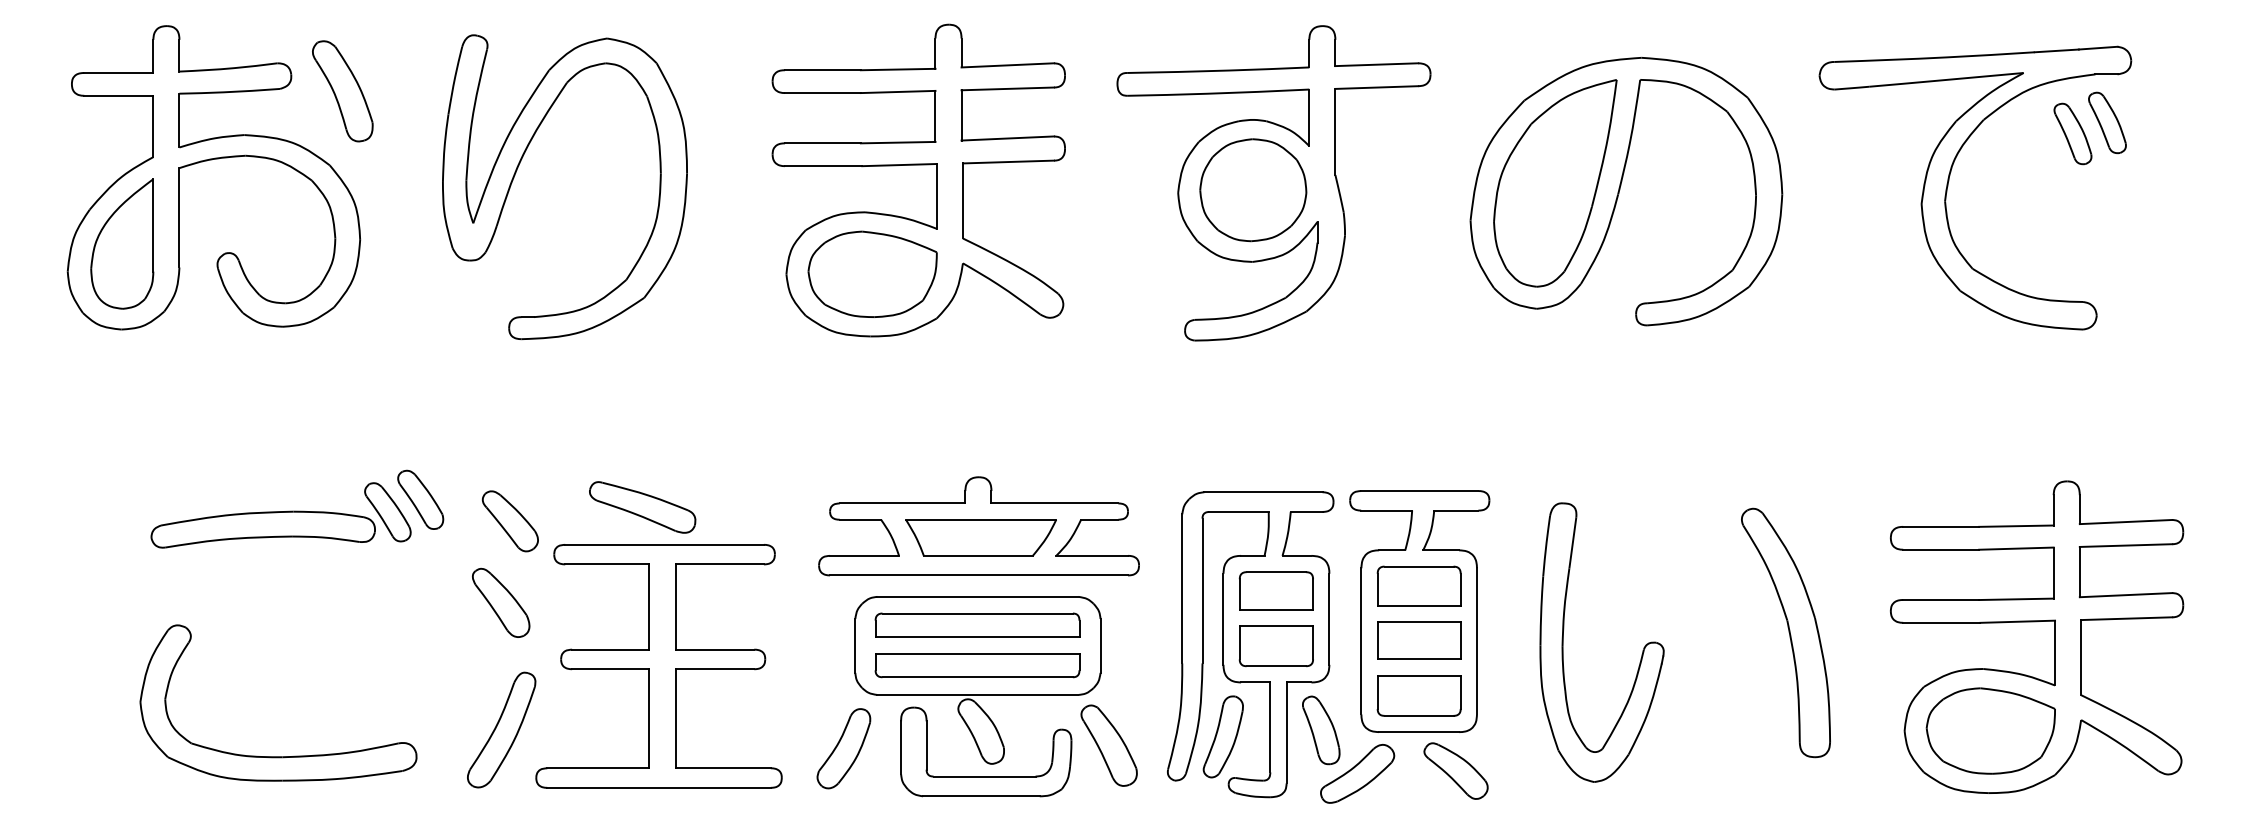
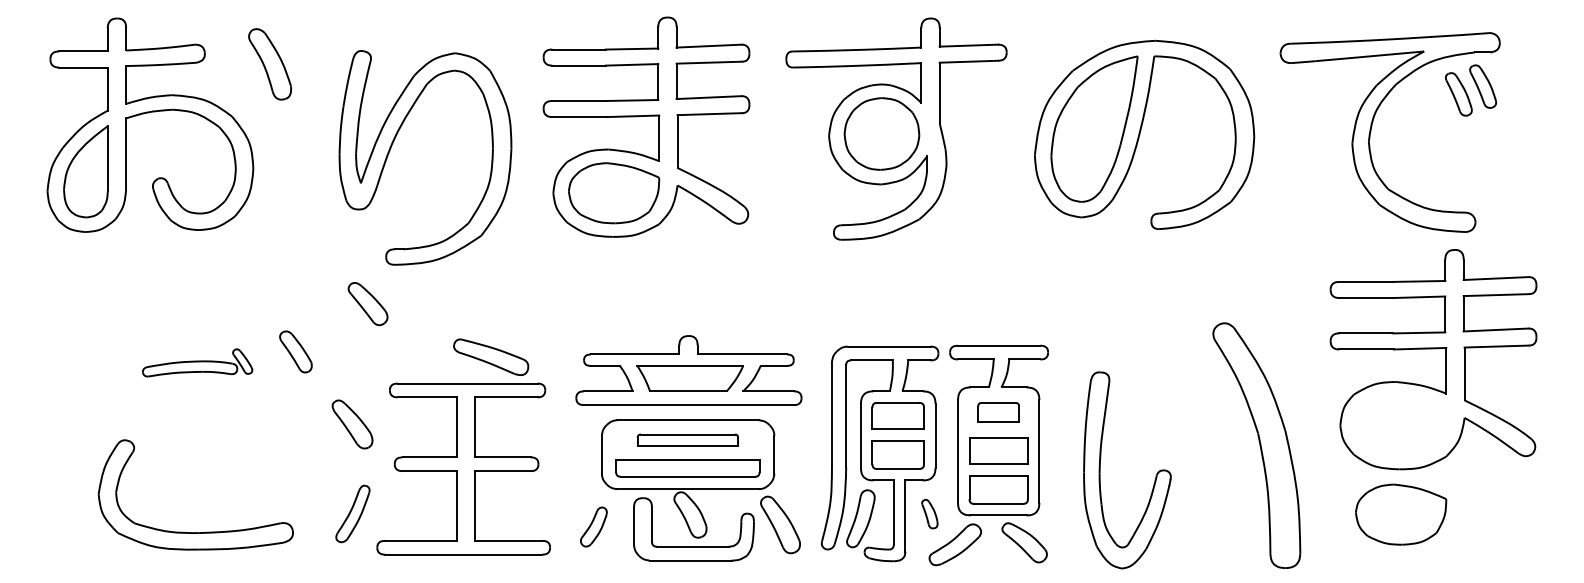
part: (343, 91) -> (270, 64), moved
part: (520, 163) -> (394, 141), moved
part: (643, 506) -> (491, 356), moved
part: (280, 514) -> (197, 362), size x0.6
part: (509, 521) -> (367, 304), moved
part: (1418, 585) -> (998, 412), size x0.7
part: (2036, 622) -> (1433, 349), moved
part: (977, 625) -> (687, 440), size x0.7
part: (1785, 632) -> (1256, 445), size x1.4
part: (1563, 642) -> (1100, 470), moved
part: (501, 729) -> (352, 513), size x0.7
part: (1320, 729) -> (929, 513), size x0.6
part: (843, 747) -> (593, 526), size x0.7

